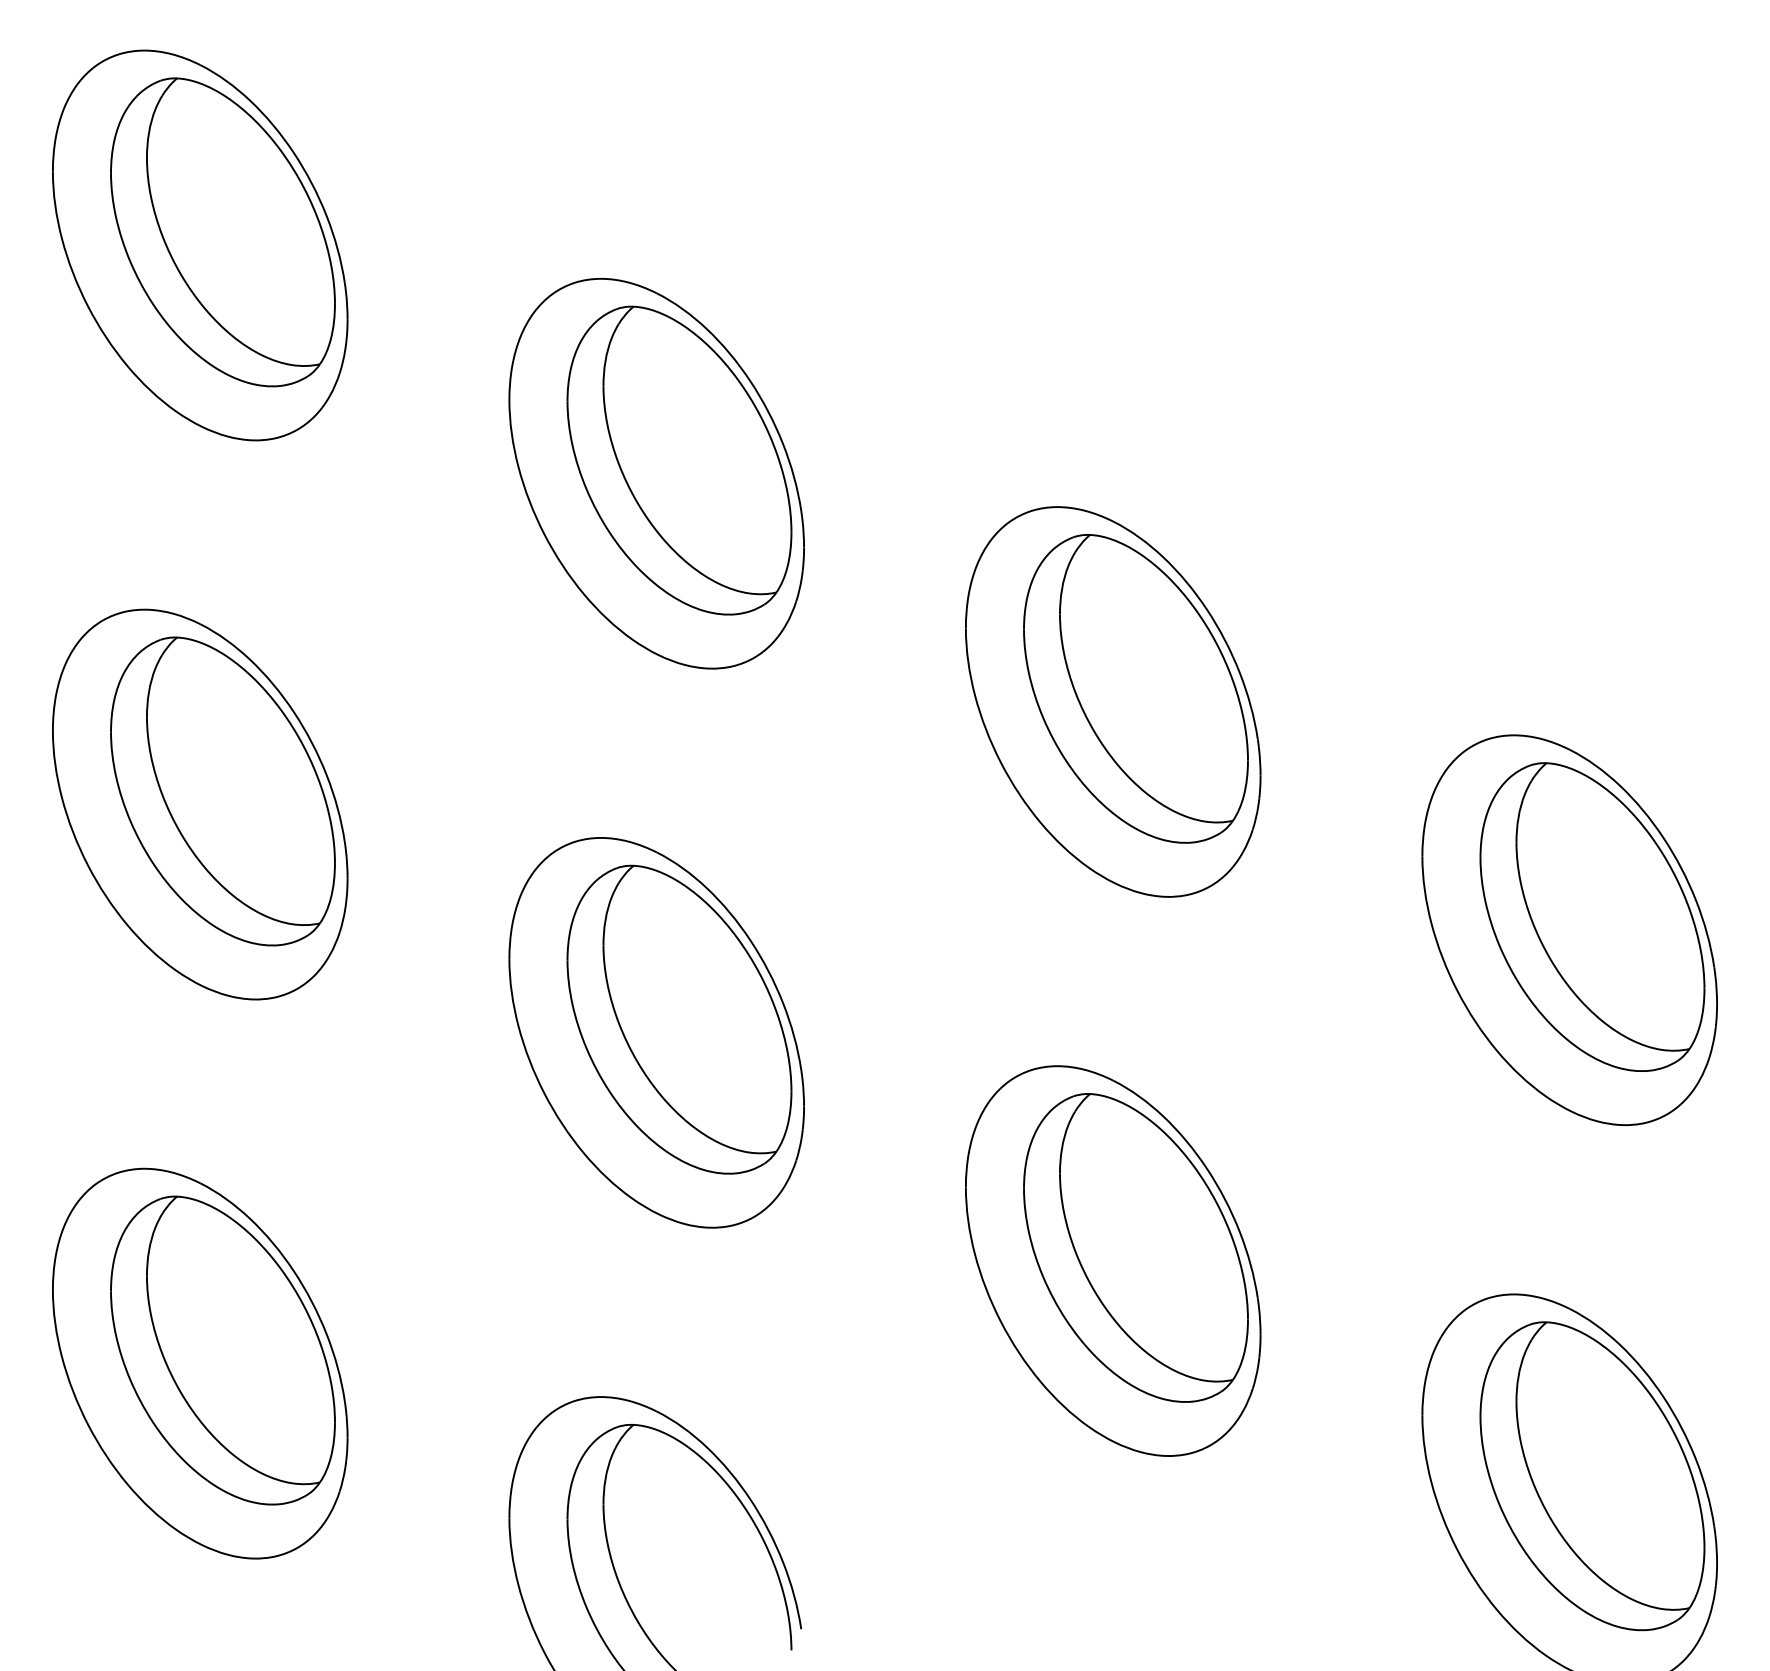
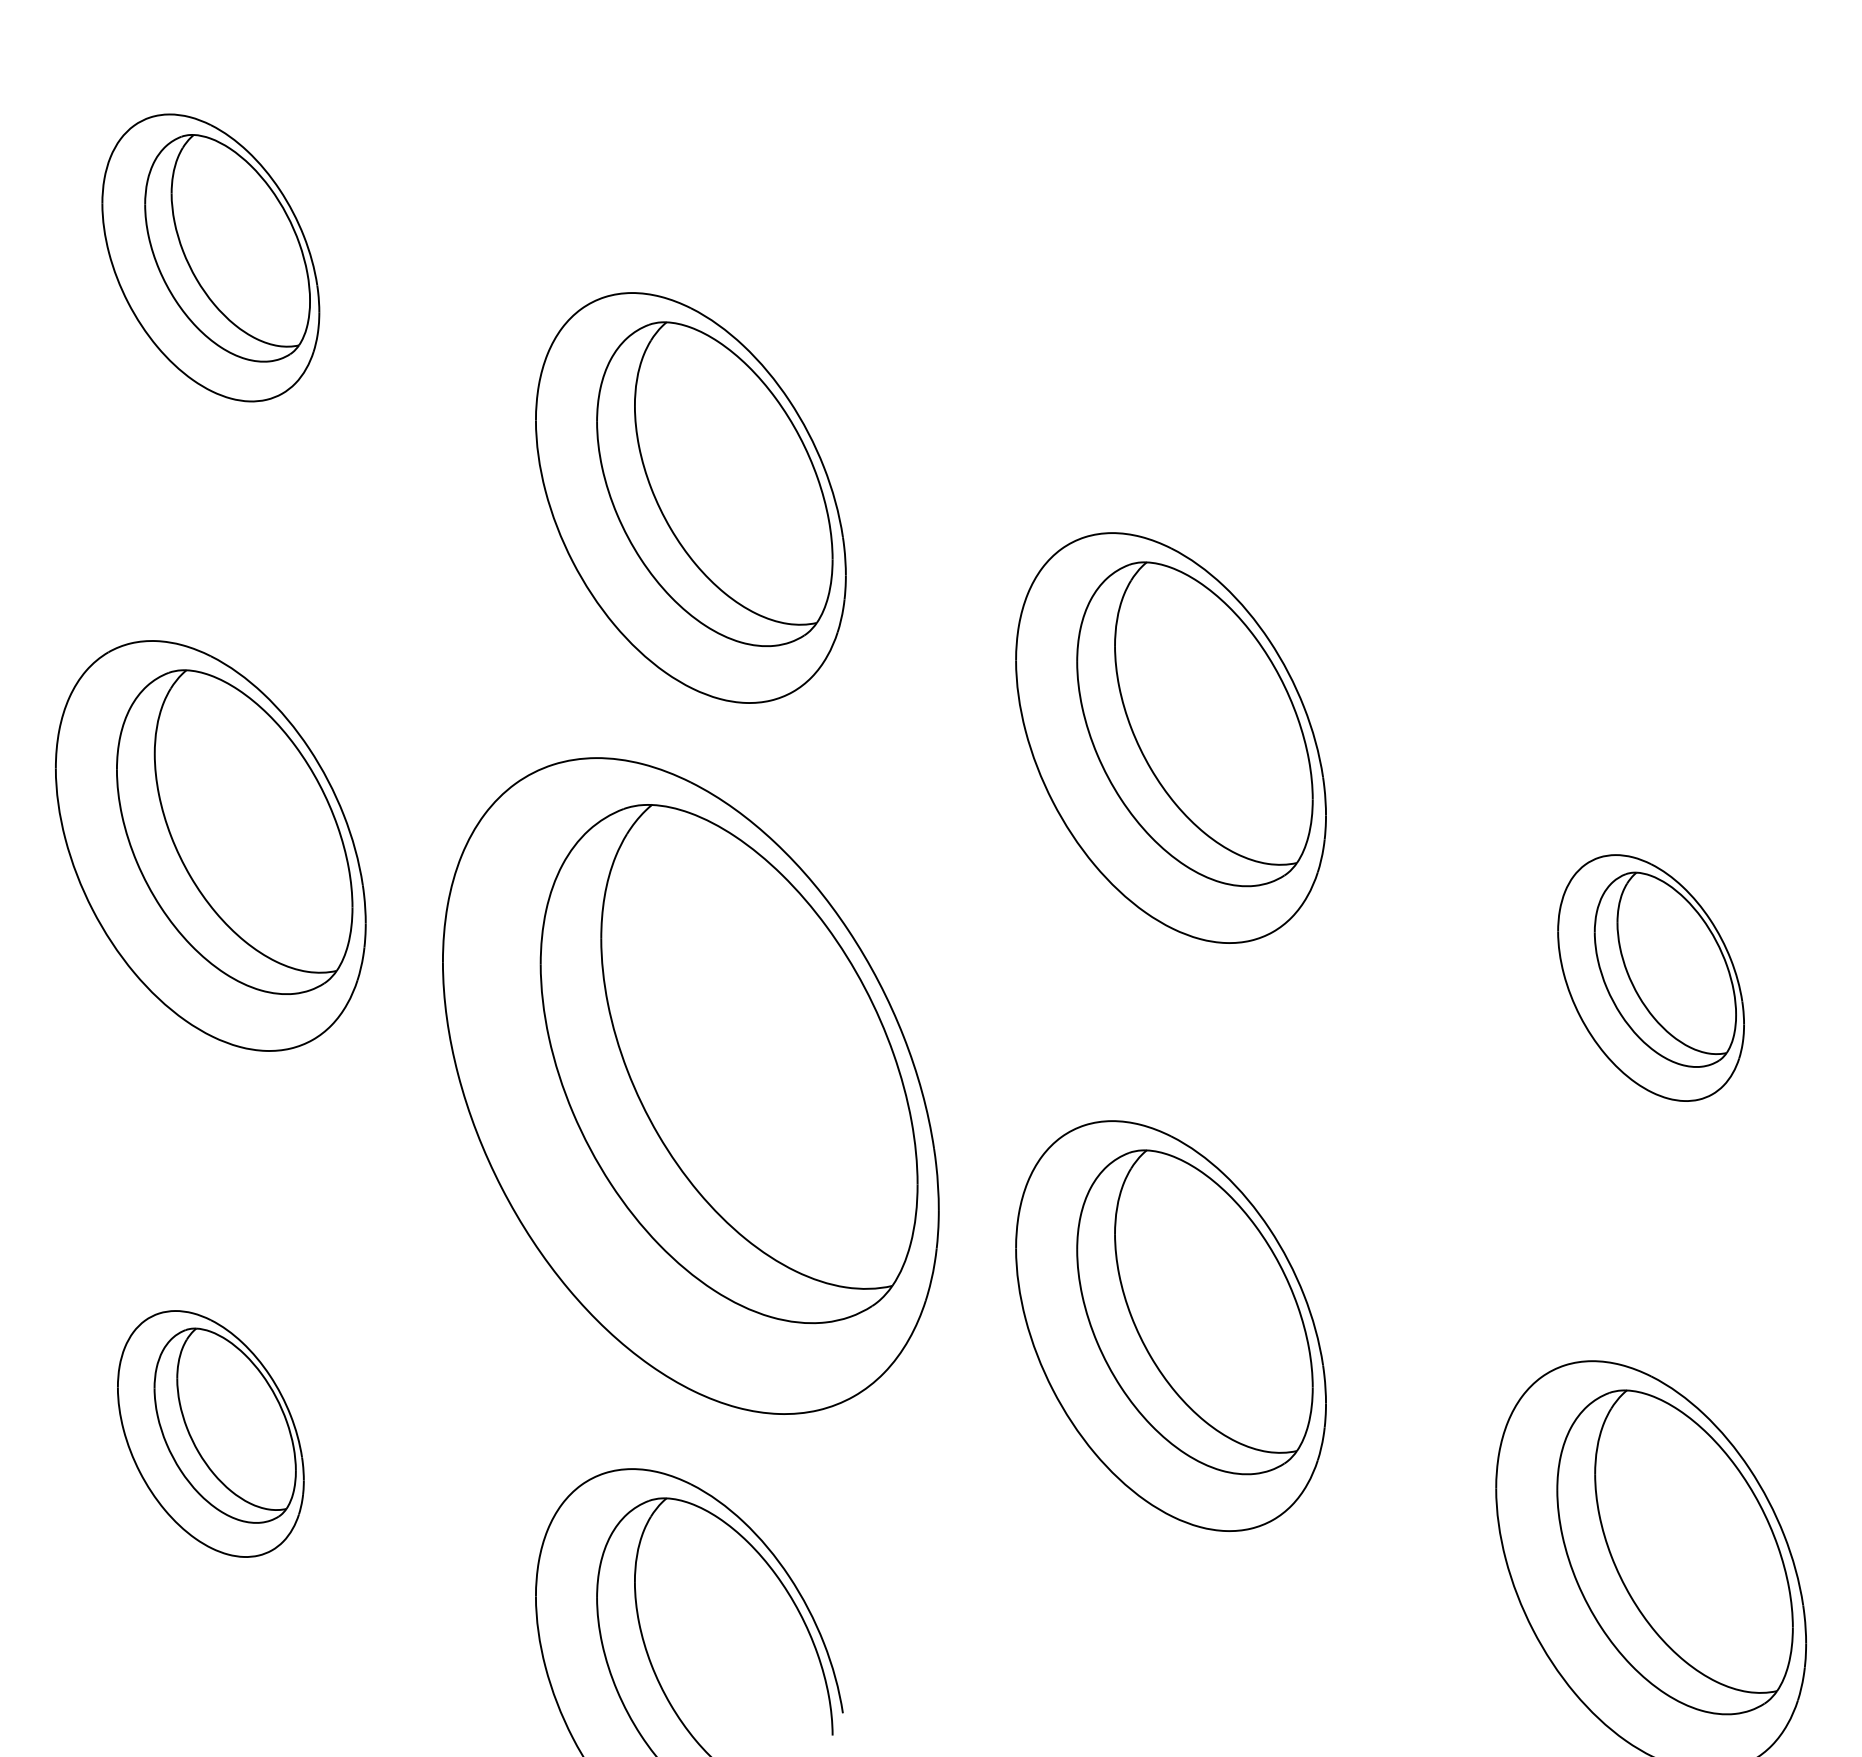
part: (199, 245) -> (210, 257), size x0.7
part: (1569, 929) -> (1650, 977), size x0.6
part: (656, 1032) -> (690, 1085), size x1.6
part: (199, 1363) -> (210, 1433), size x0.6

